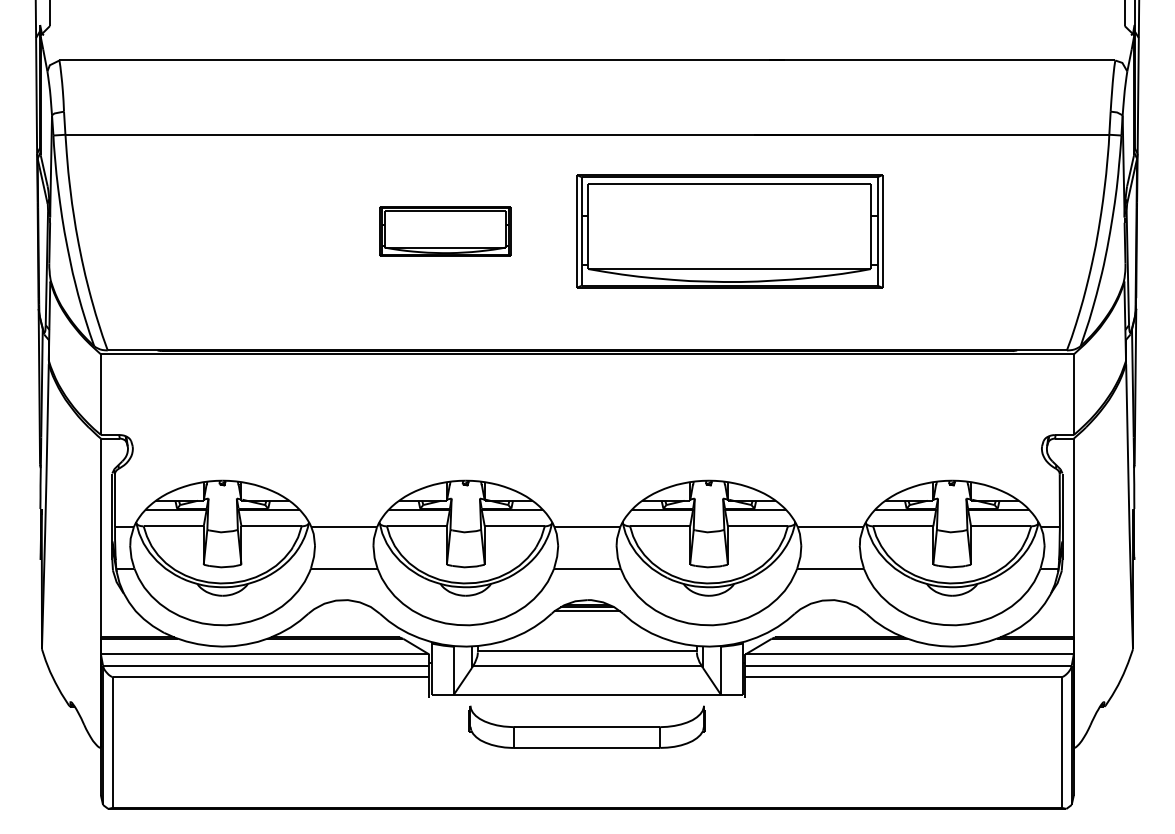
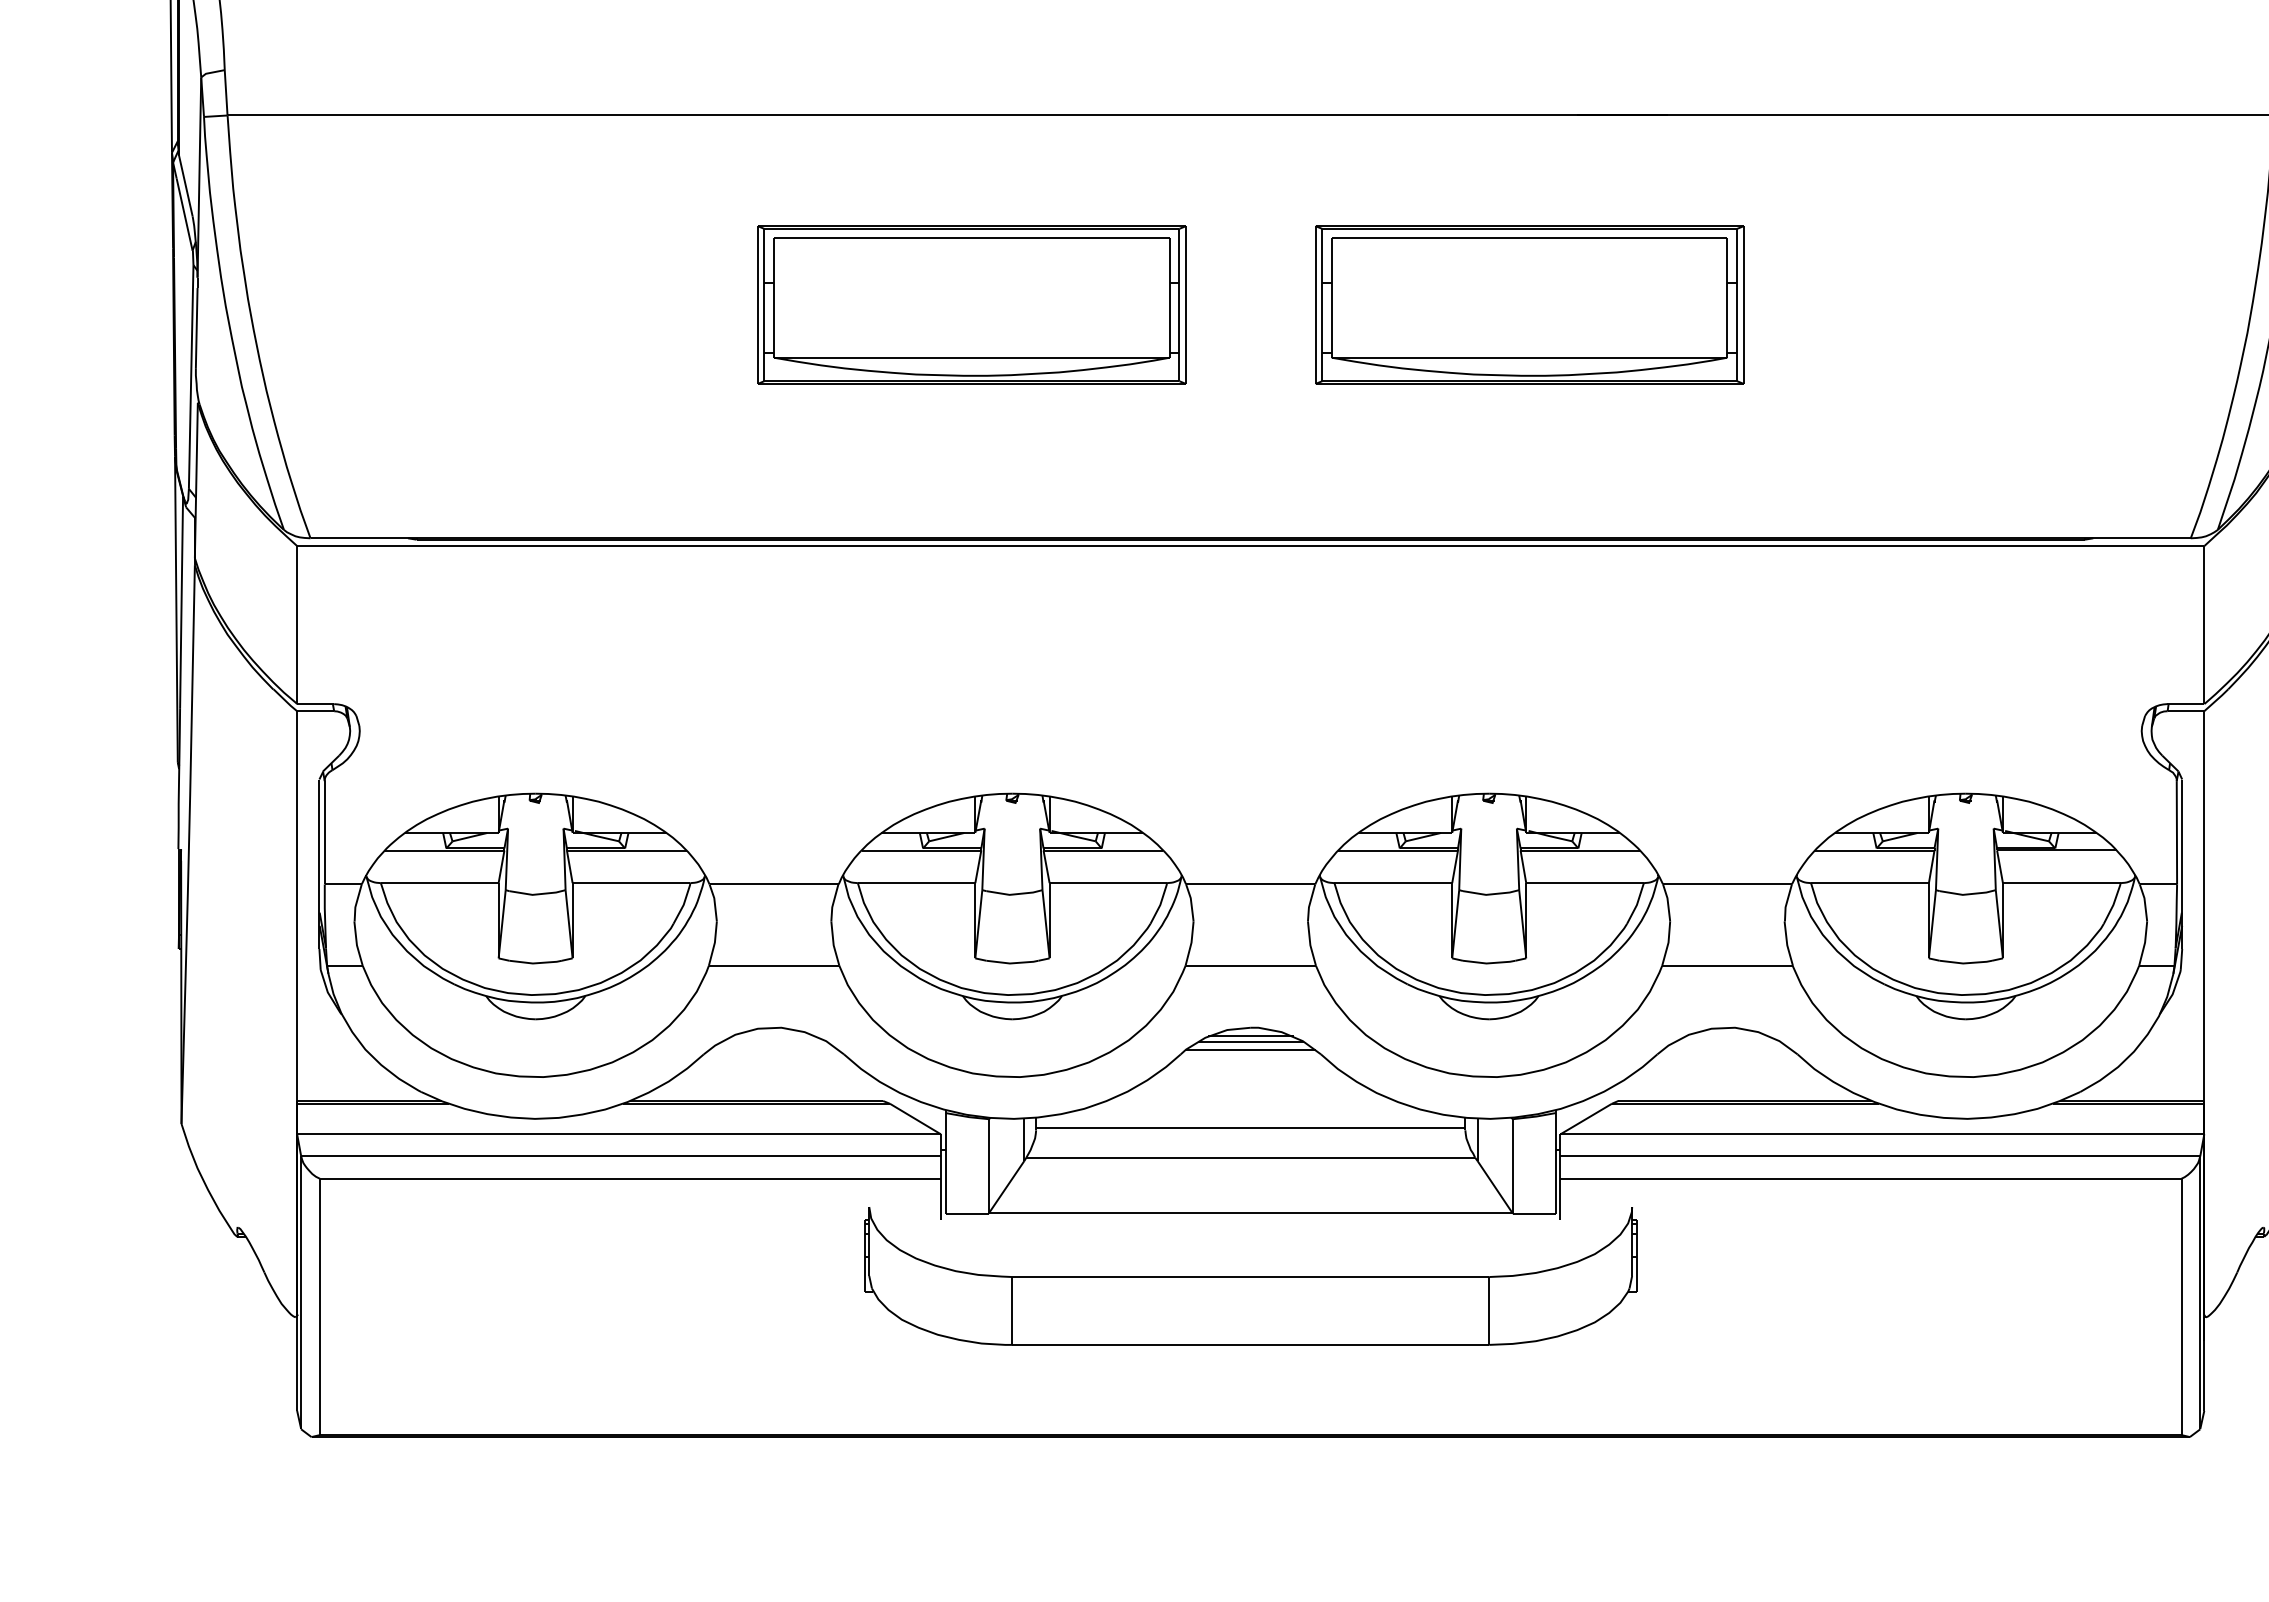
part: (444, 231) -> (970, 305), size x1.67
part: (729, 231) -> (1529, 305), size x0.71
part: (586, 726) -> (1249, 1275), size x1.67

